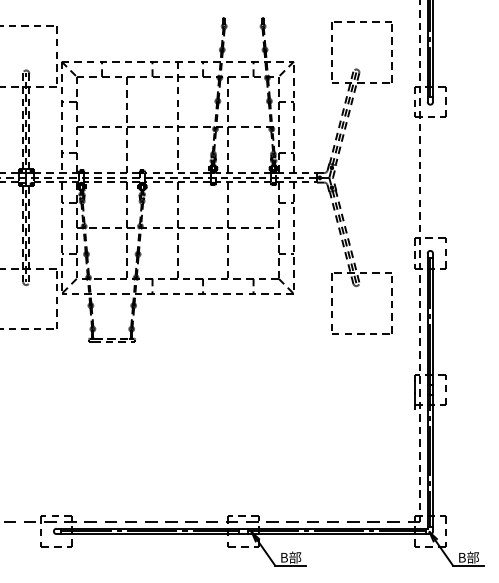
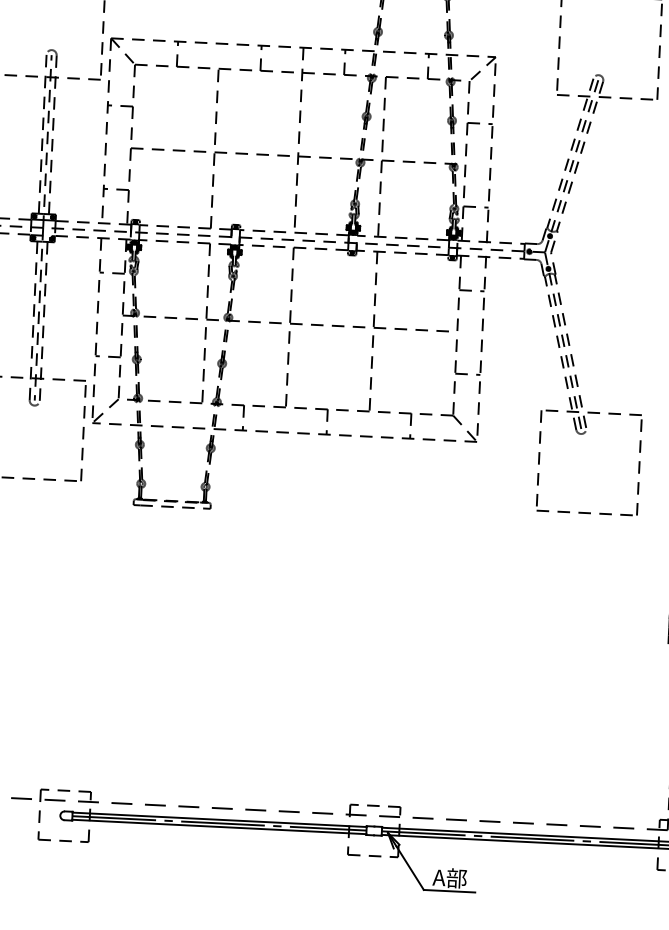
text: (290, 557) -> (449, 877), B部 -> A部

